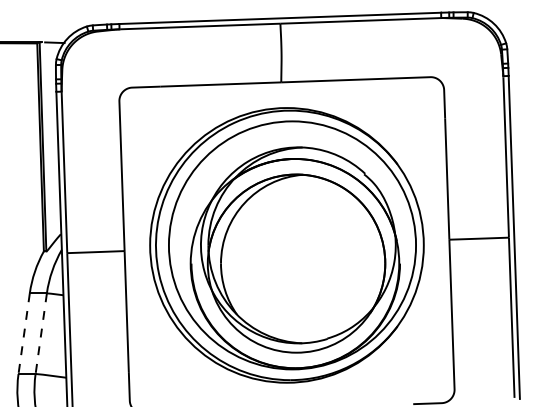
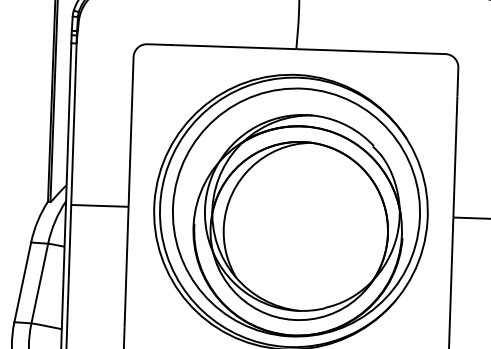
line: (24, 333) -> (23, 282), dashed -> solid
line: (41, 333) -> (40, 283), dashed -> solid

